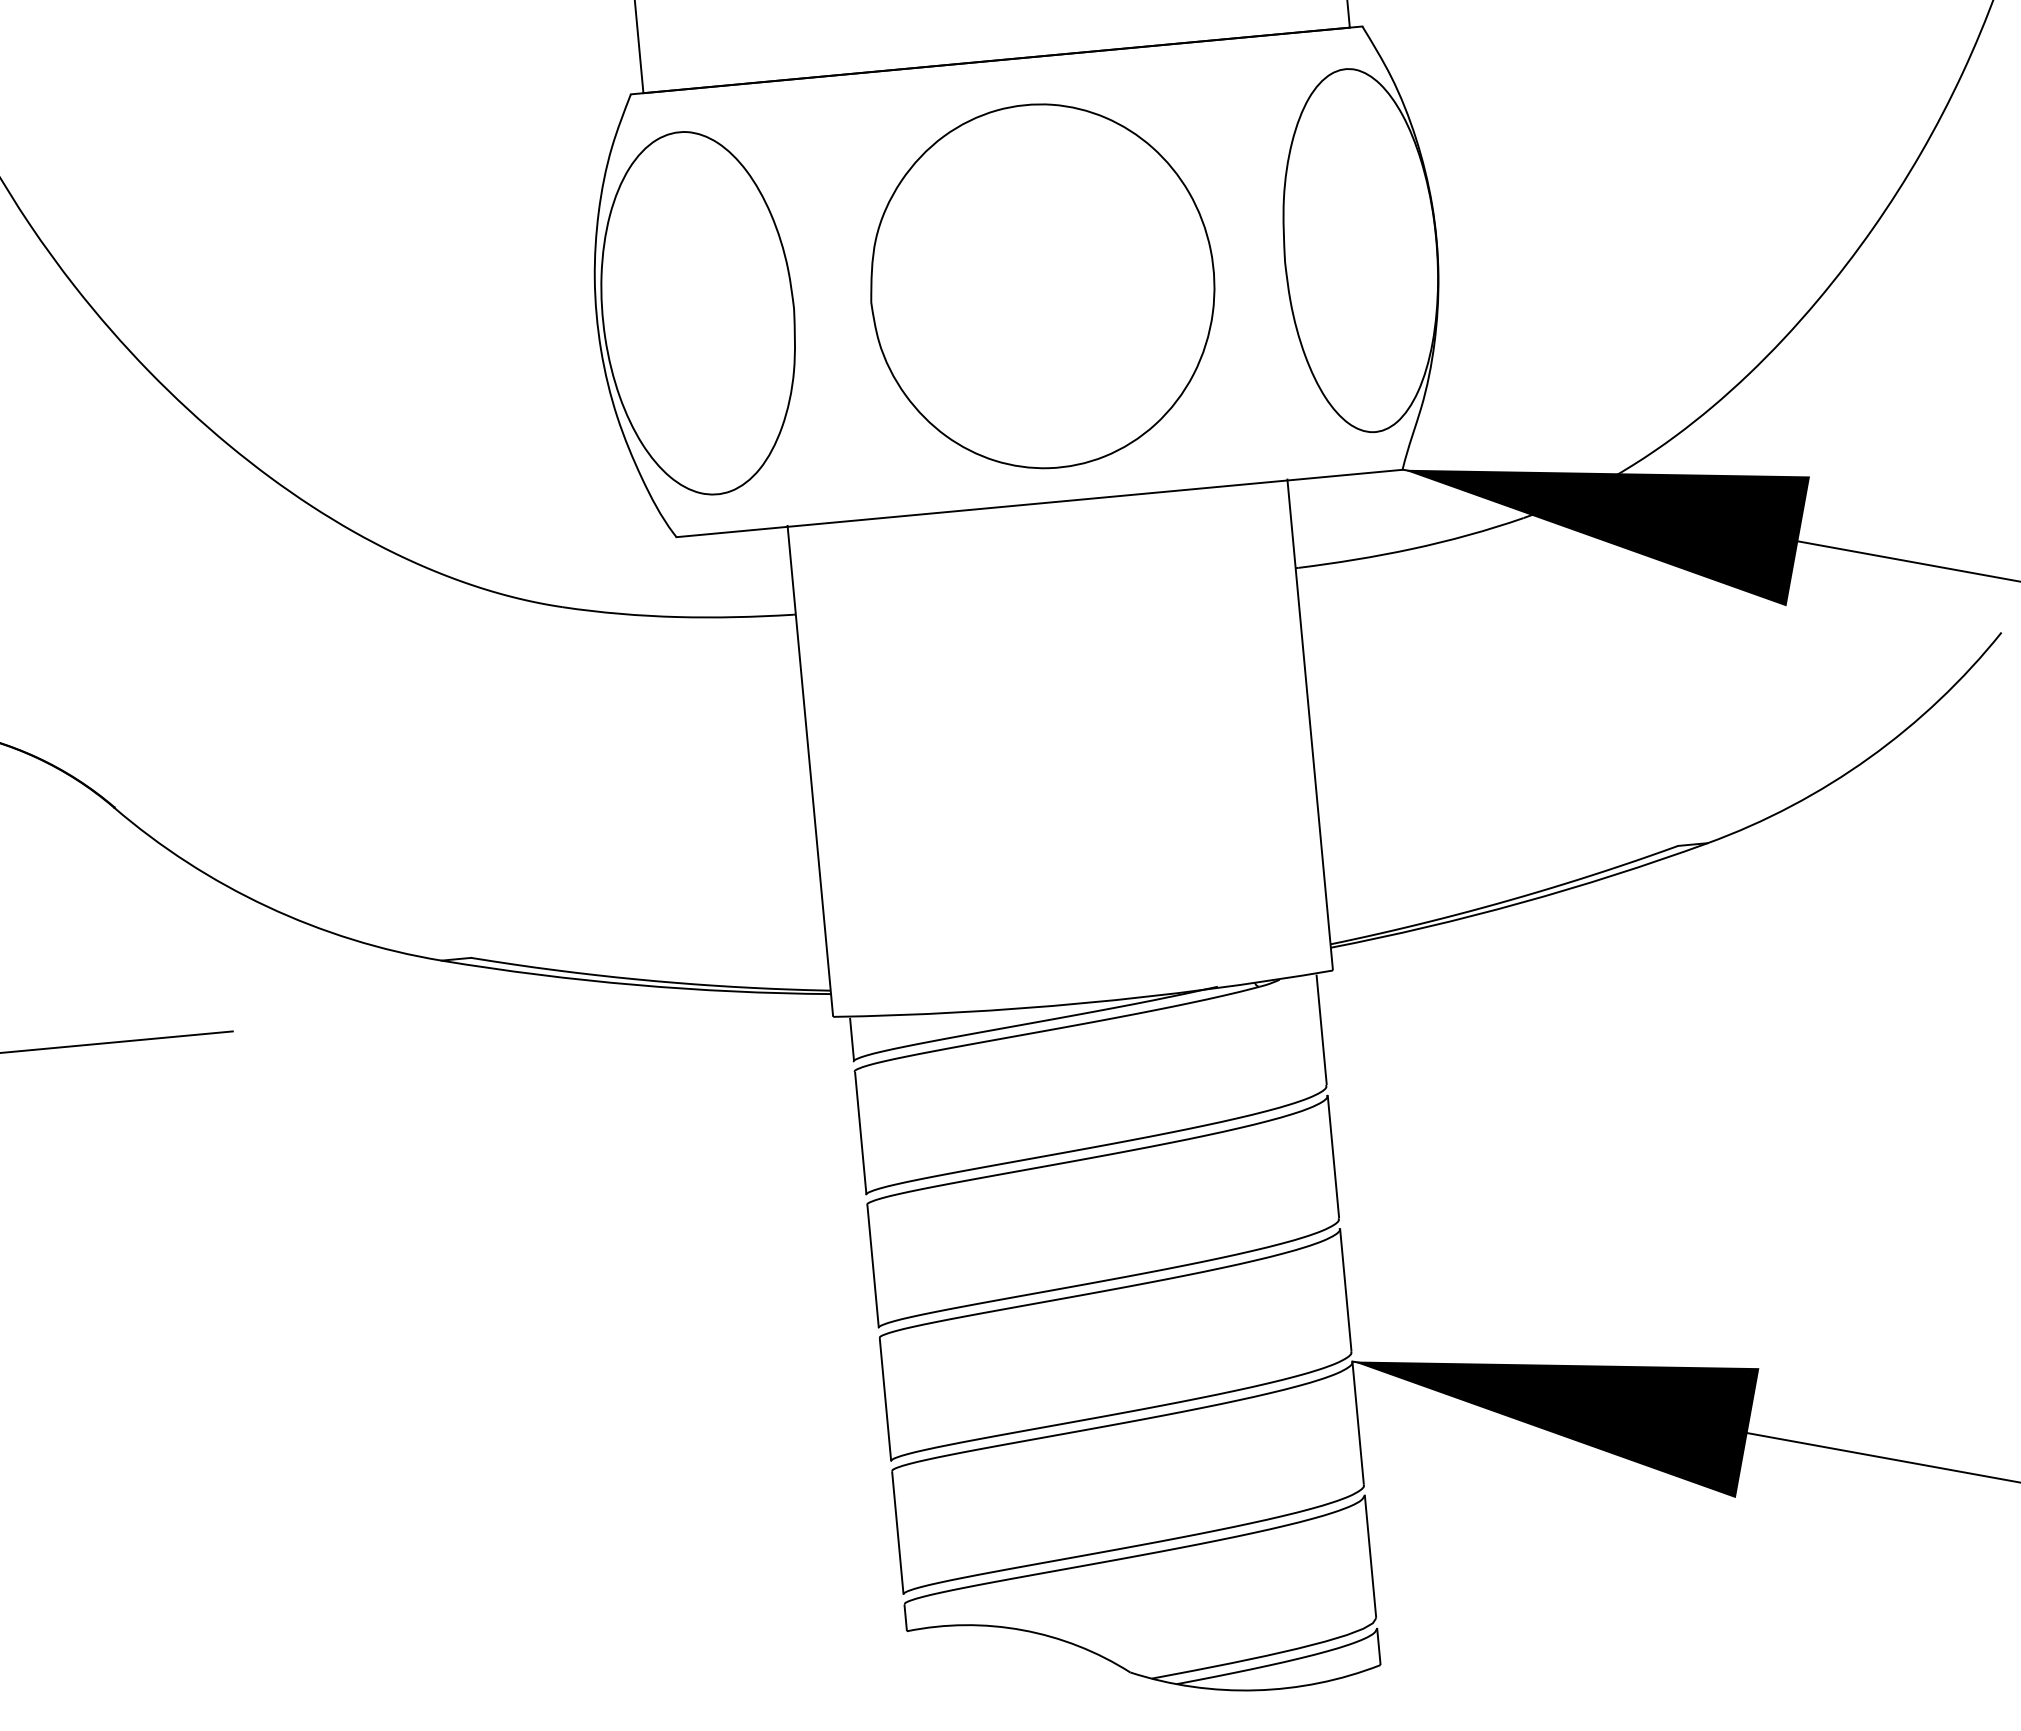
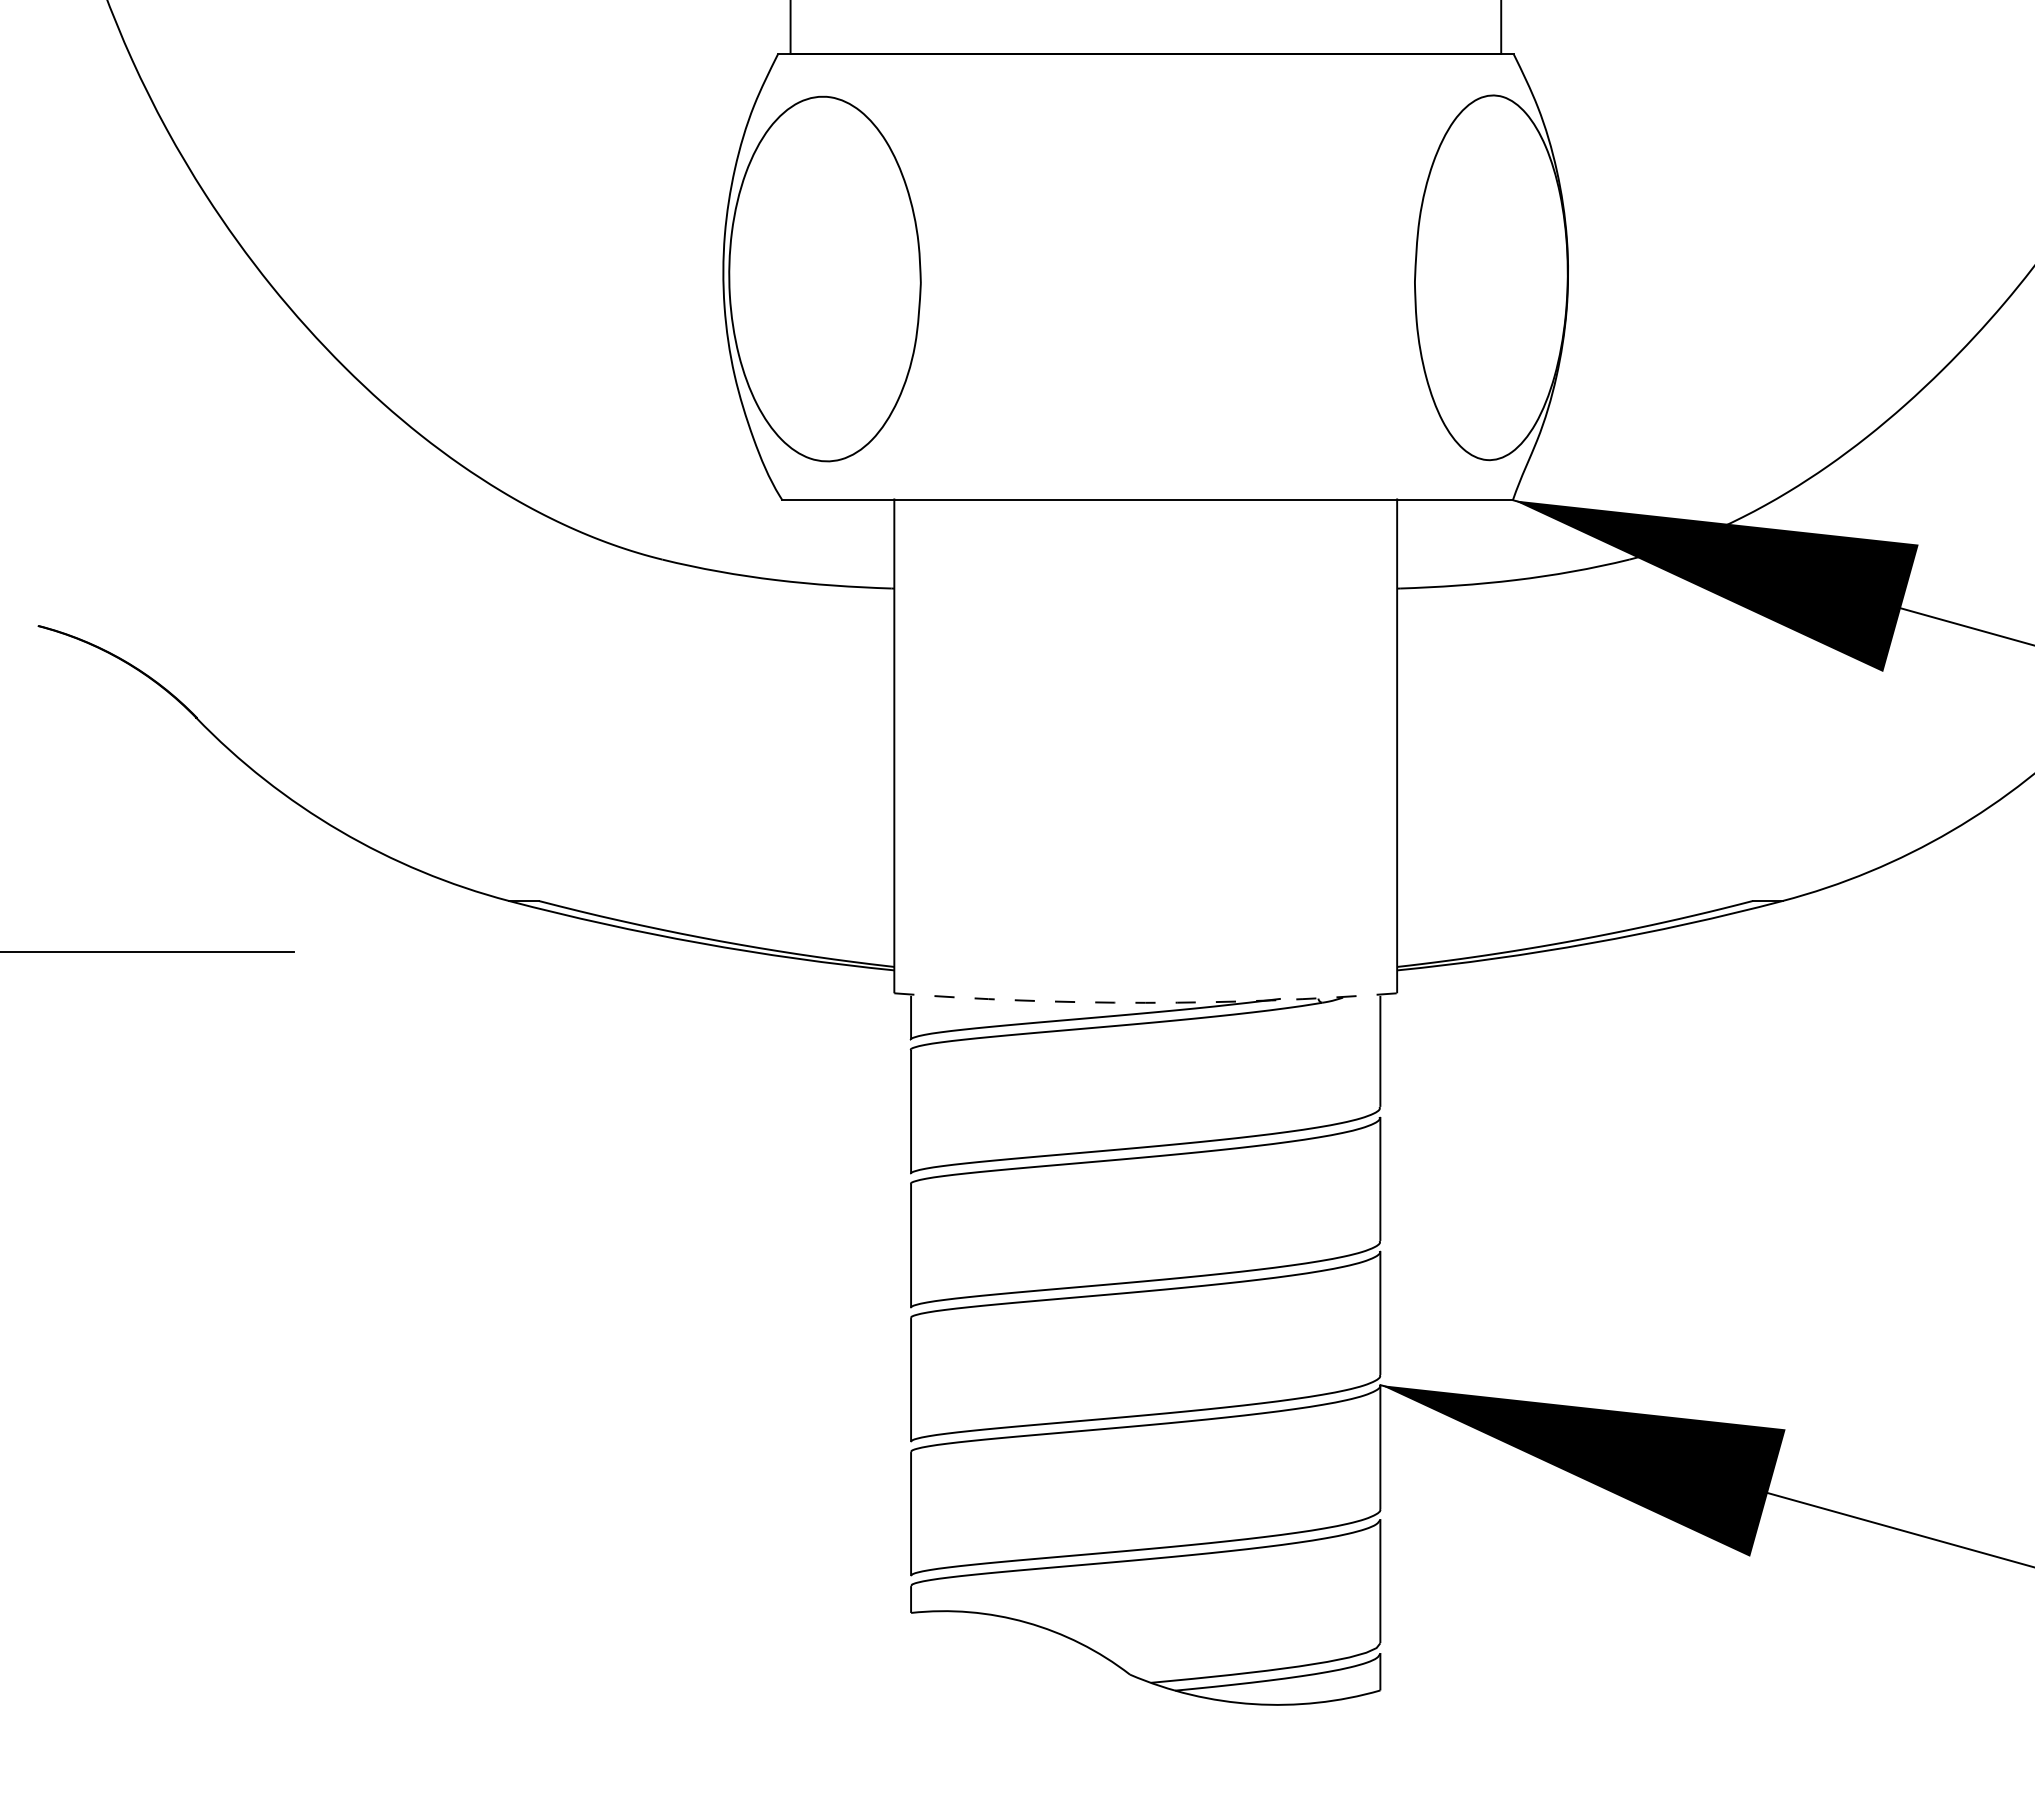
part: (1042, 285) -> (1170, 283), removed
arc: (1083, 1002) -> (1145, 1002), solid -> dashed

